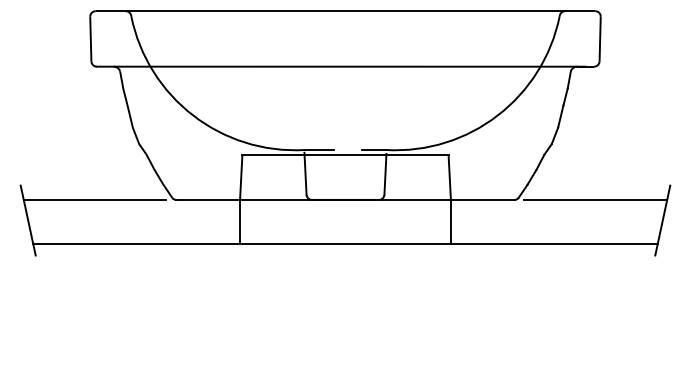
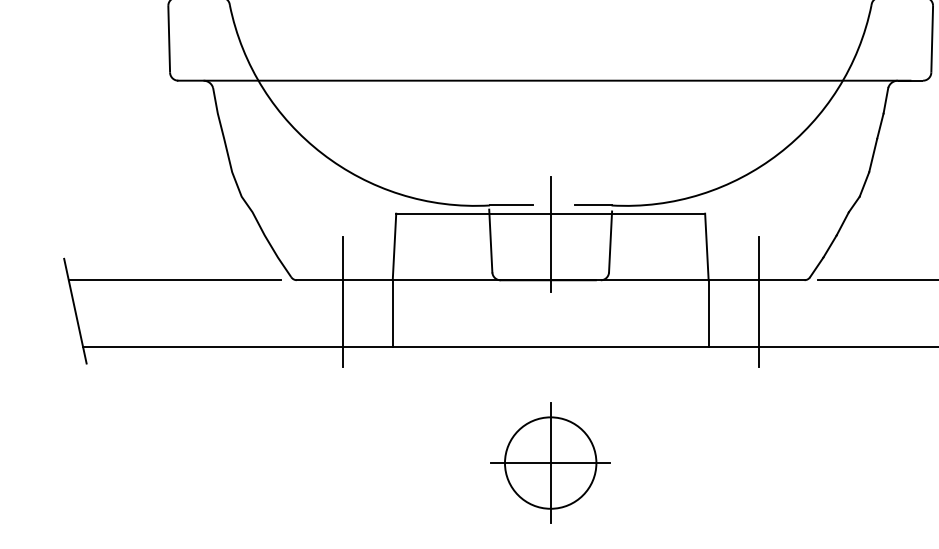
line: (345, 168) -> (550, 233), added
line: (206, 213) -> (342, 300), added
line: (484, 213) -> (758, 300), added
part: (345, 321) -> (550, 462), added

